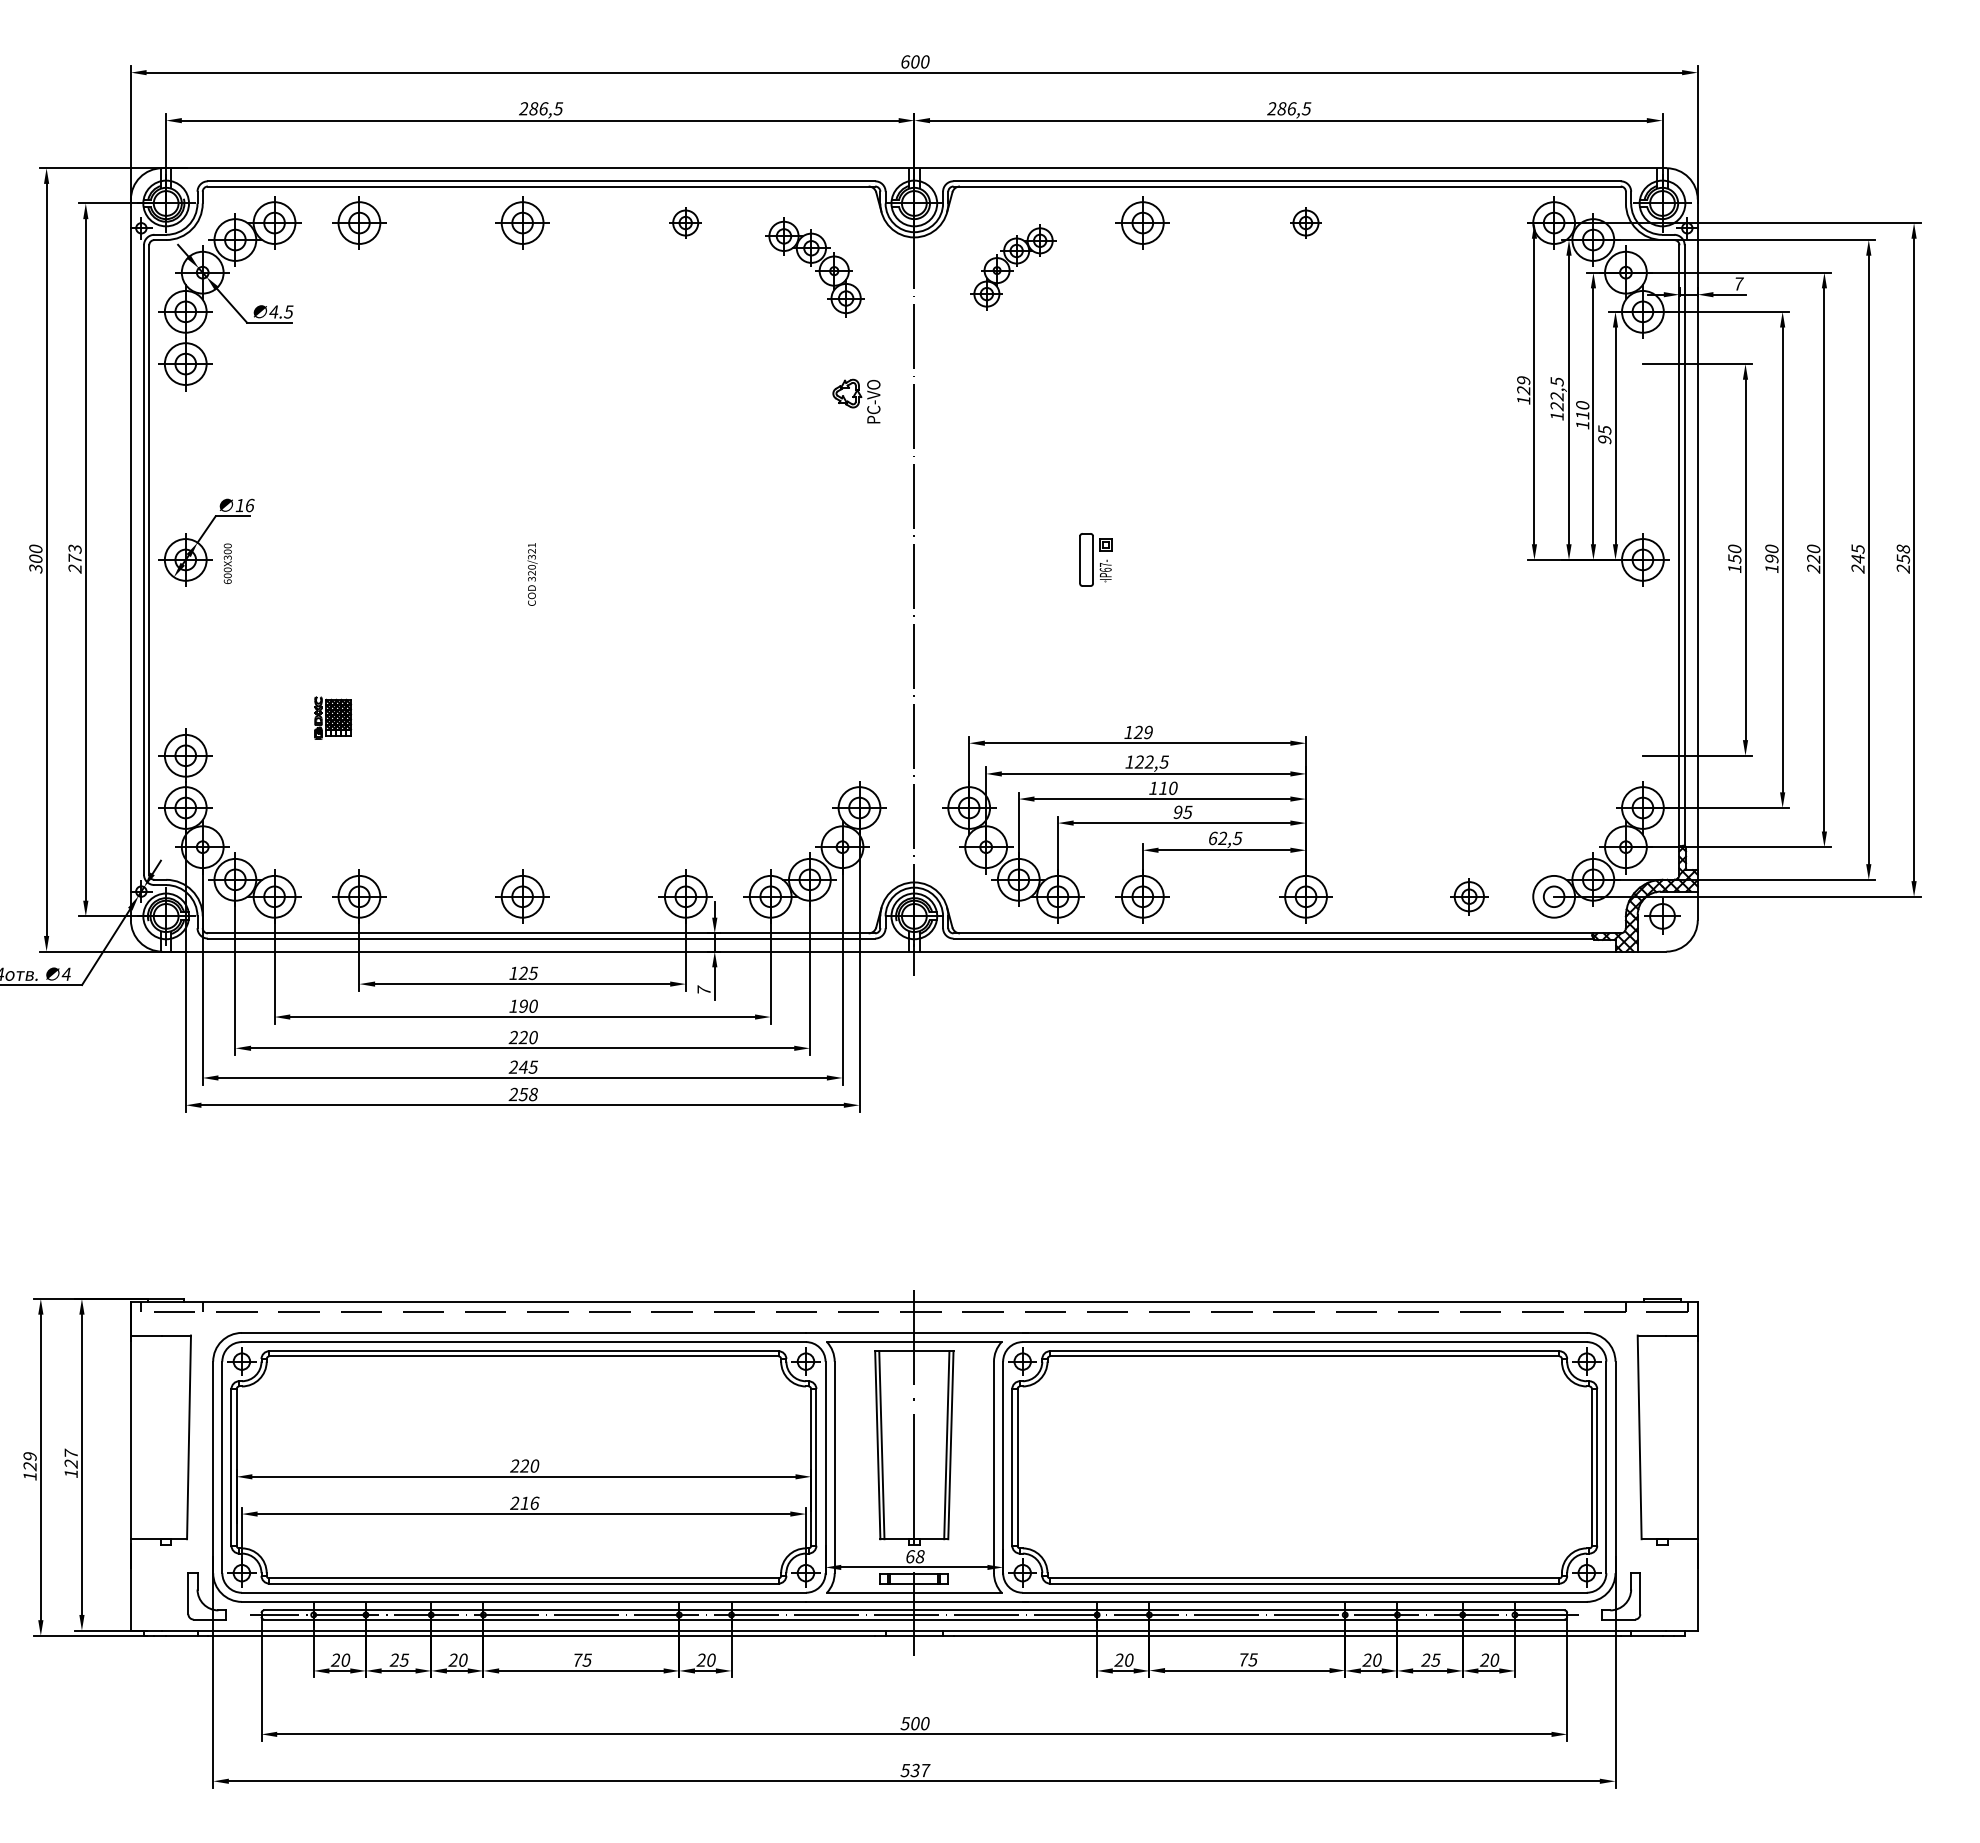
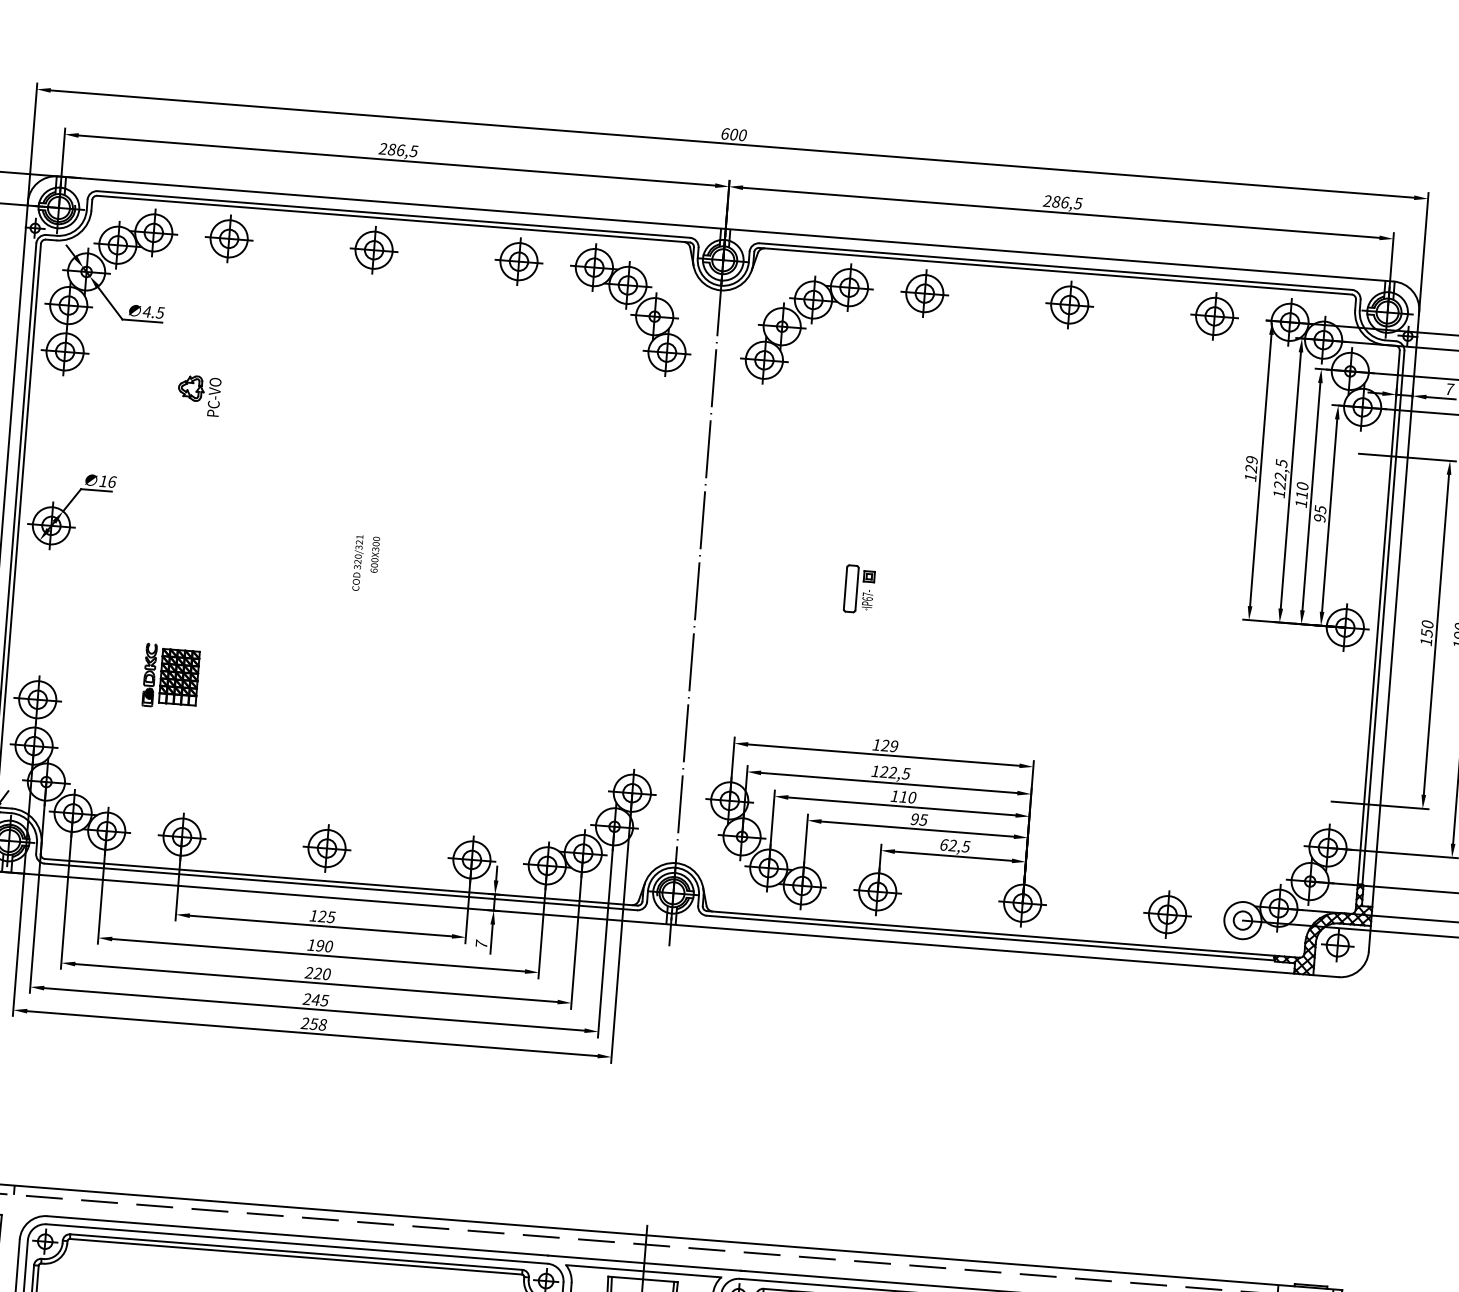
part: (685, 222) -> (518, 261), size x1.67
part: (1305, 222) -> (1069, 304), size x1.67
part: (1469, 222) -> (1214, 315), added
part: (814, 267) -> (630, 310), size x1.43
part: (1013, 267) -> (806, 324), size x1.67
part: (856, 400) -> (199, 395), moved
text: (227, 563) -> (375, 554), moved
part: (332, 717) -> (170, 676), size x1.67
part: (1469, 896) -> (1167, 914), size x1.43

